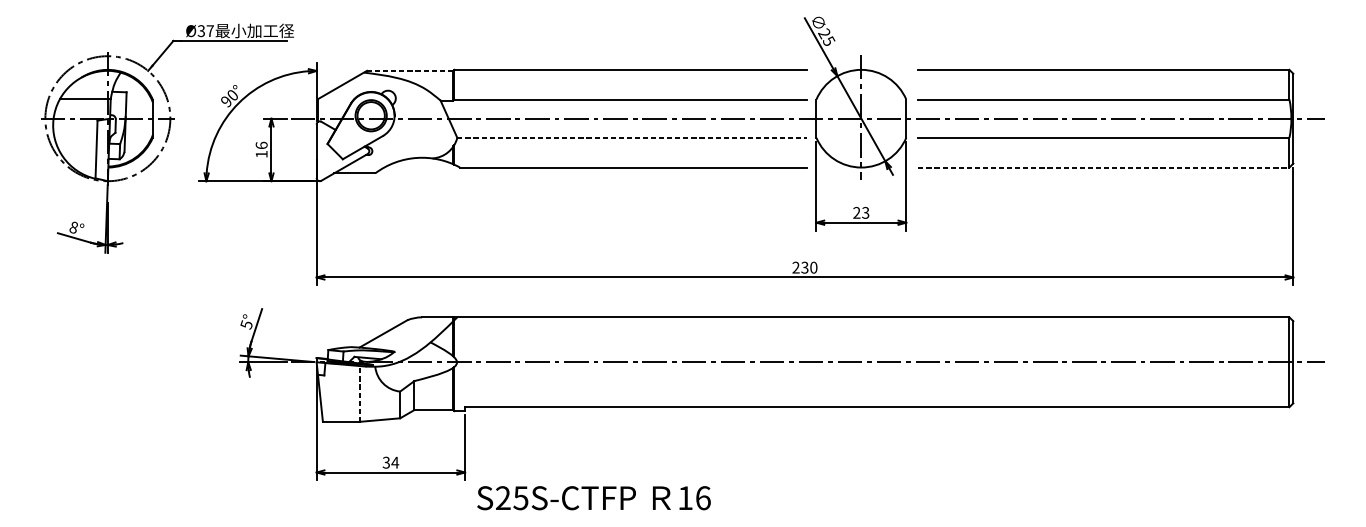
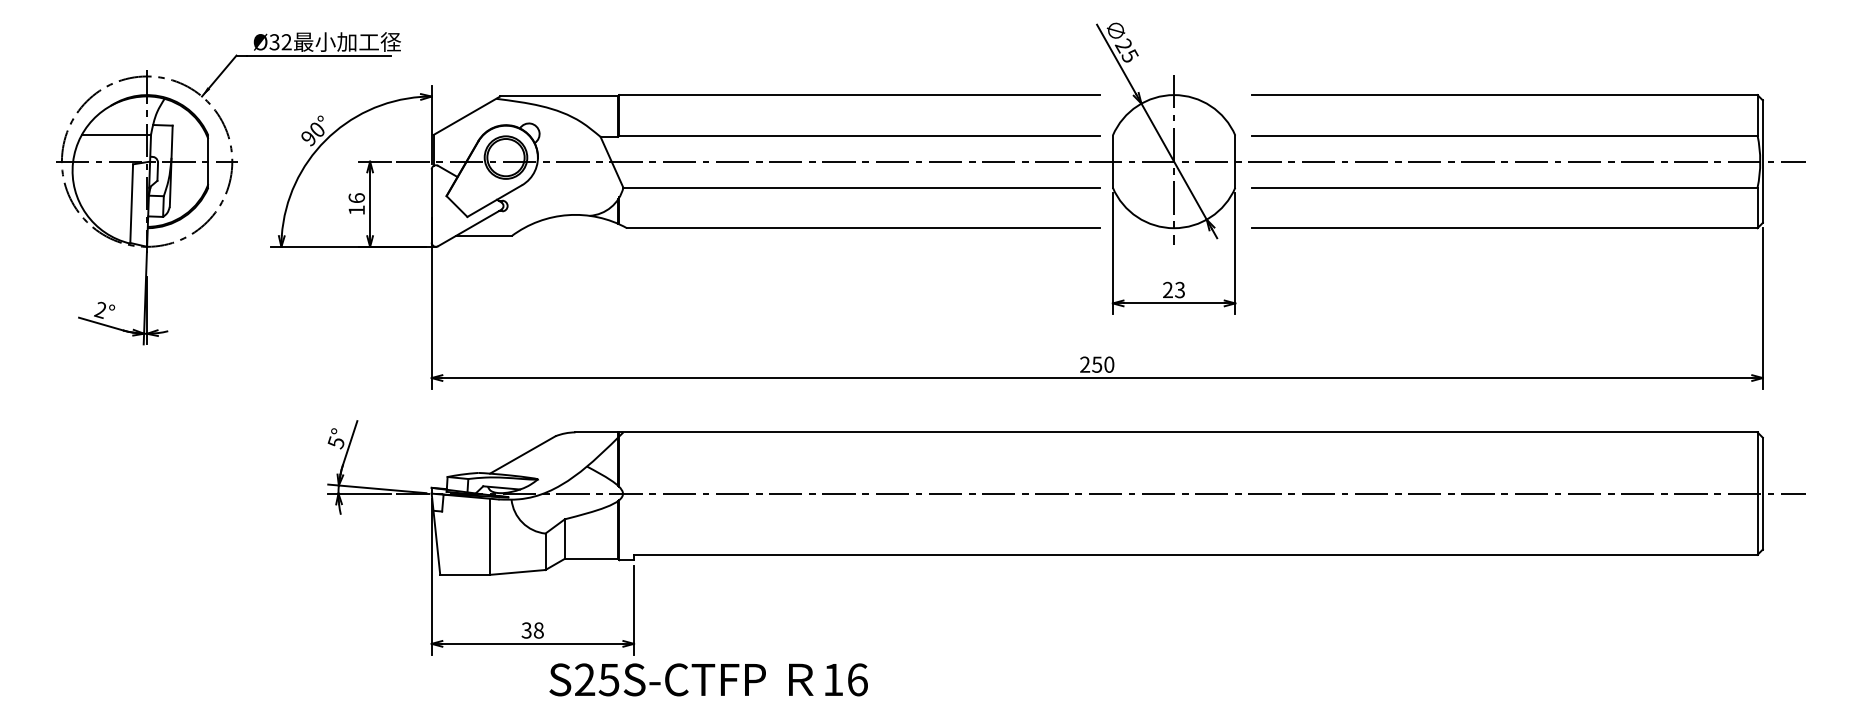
text: (210, 31) -> (286, 42), Ø37 -> Ø32
line: (410, 70) -> (559, 96), dashed -> solid
line: (632, 137) -> (862, 187), dashed -> solid
line: (1103, 167) -> (1504, 228), dashed -> solid
text: (73, 227) -> (100, 309), 8° -> 2°
text: (805, 267) -> (1097, 364), 230 -> 250
line: (359, 393) -> (490, 536), dashed -> solid
text: (395, 462) -> (538, 630), 34 -> 38
text: (593, 497) -> (708, 679), moved

